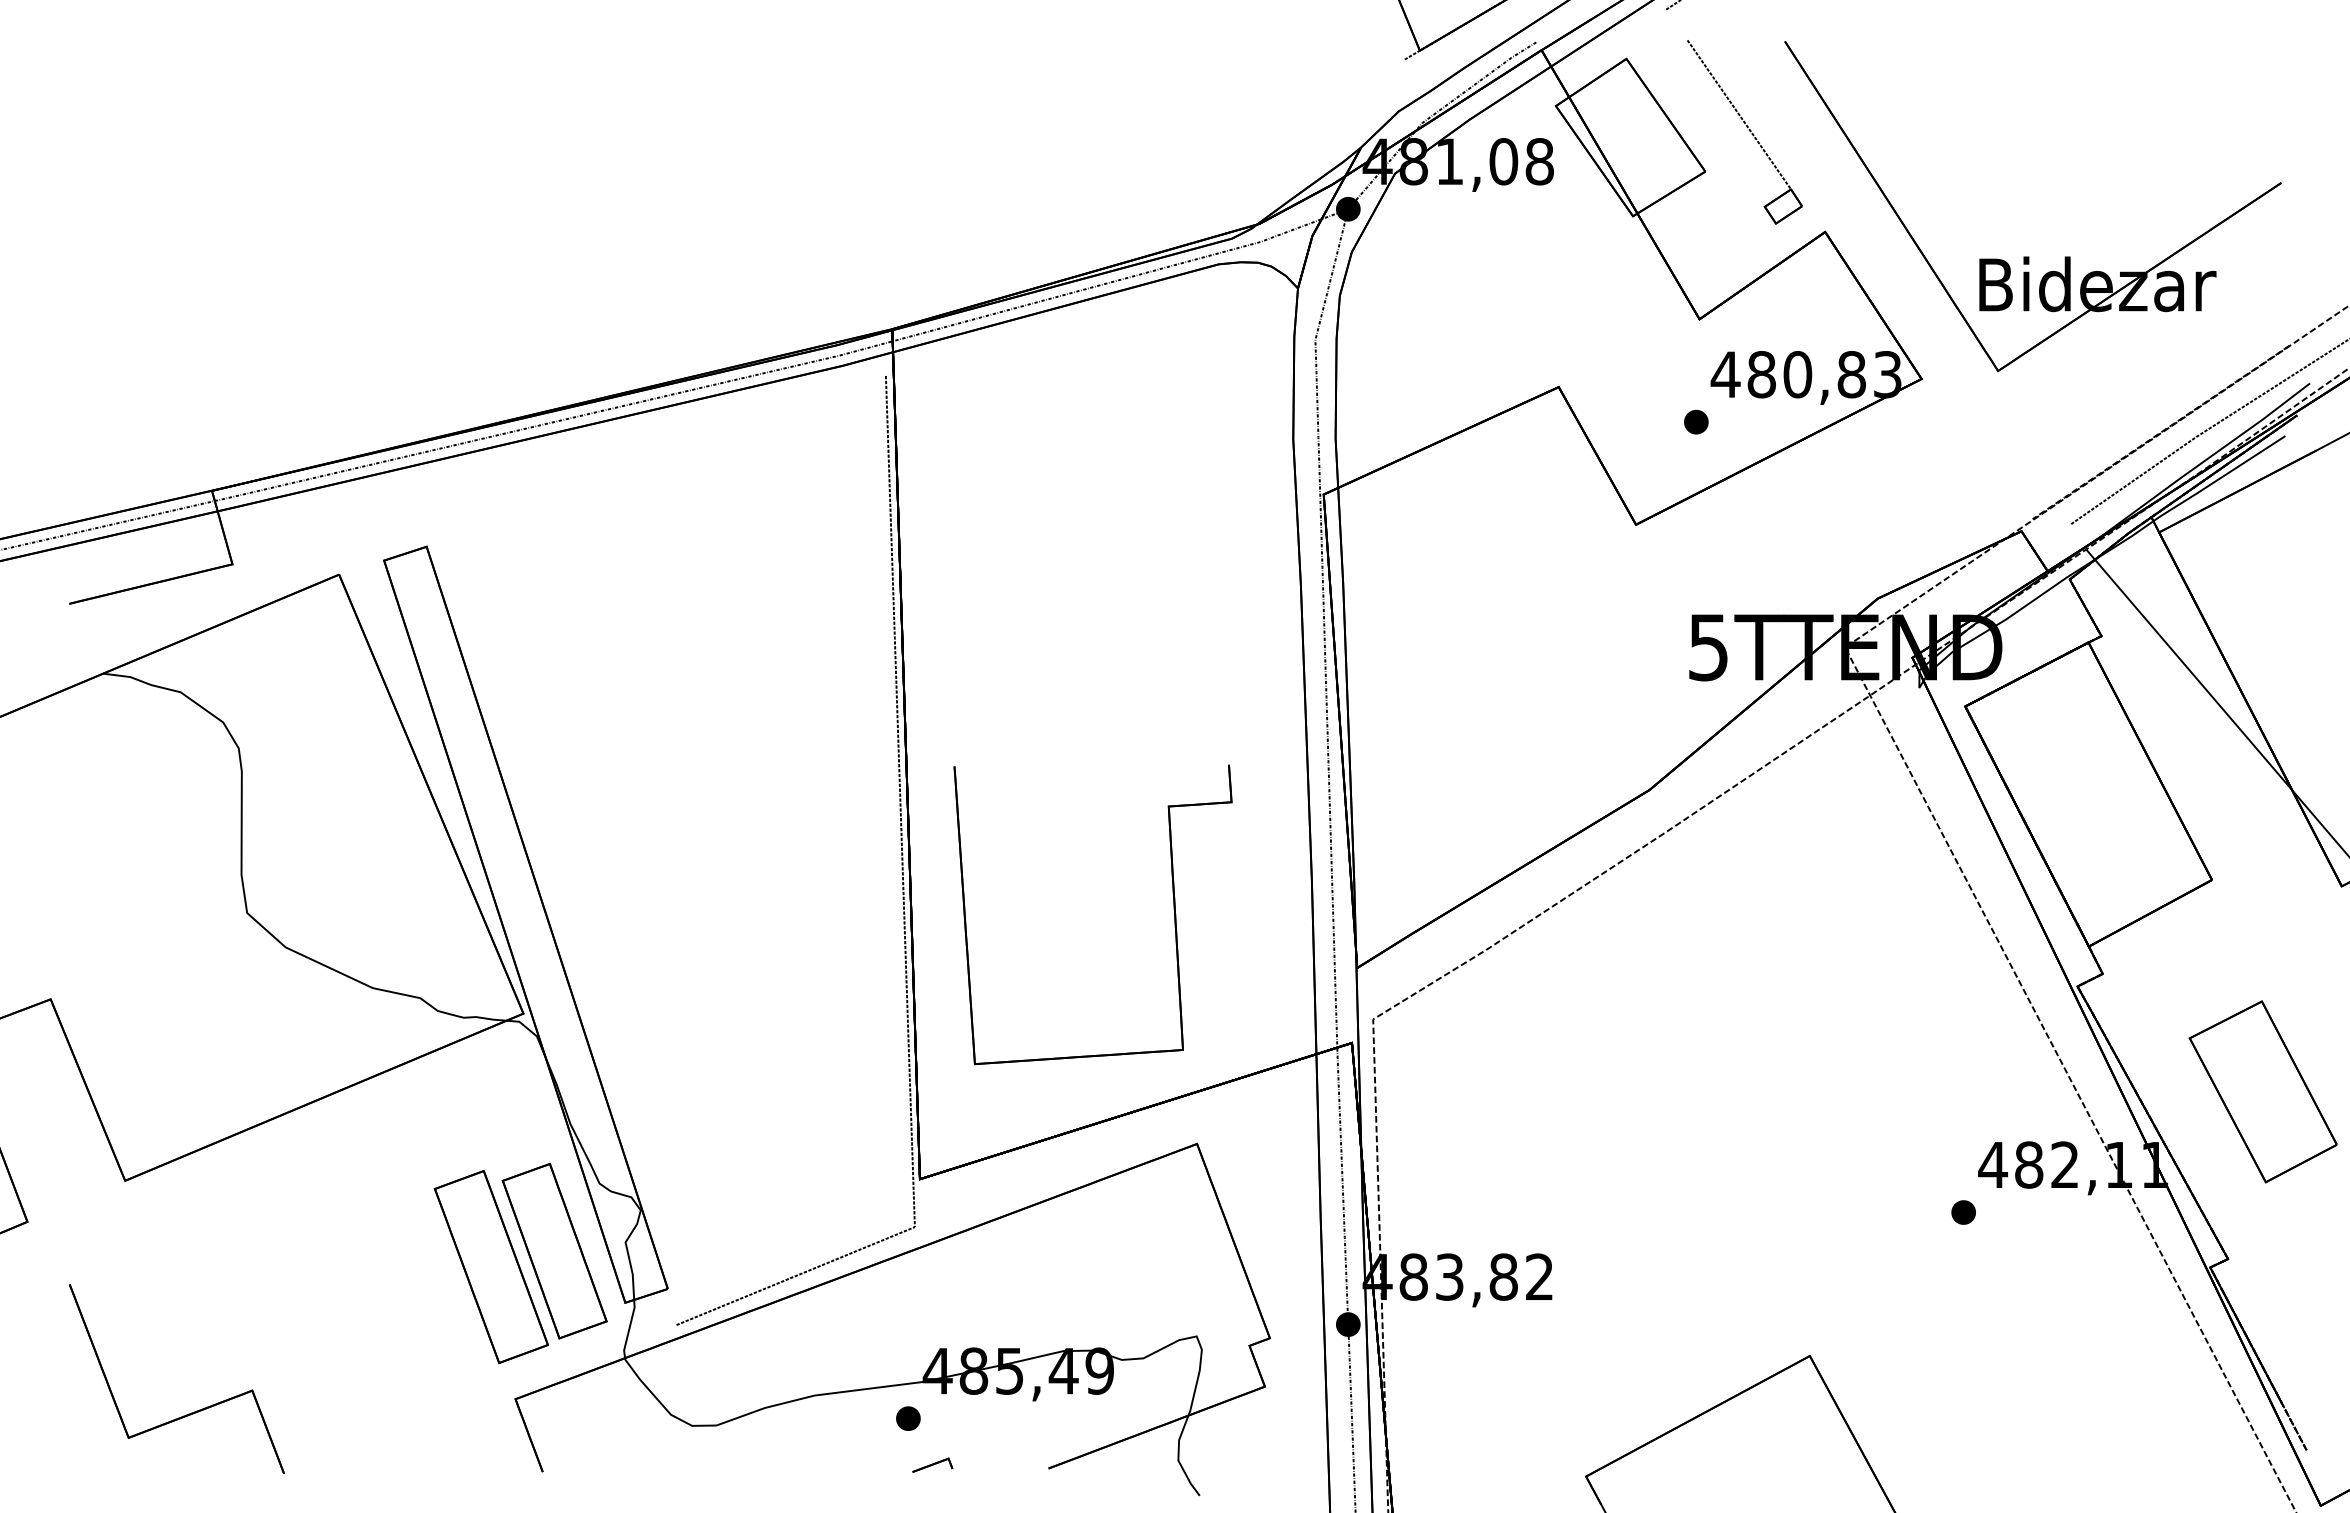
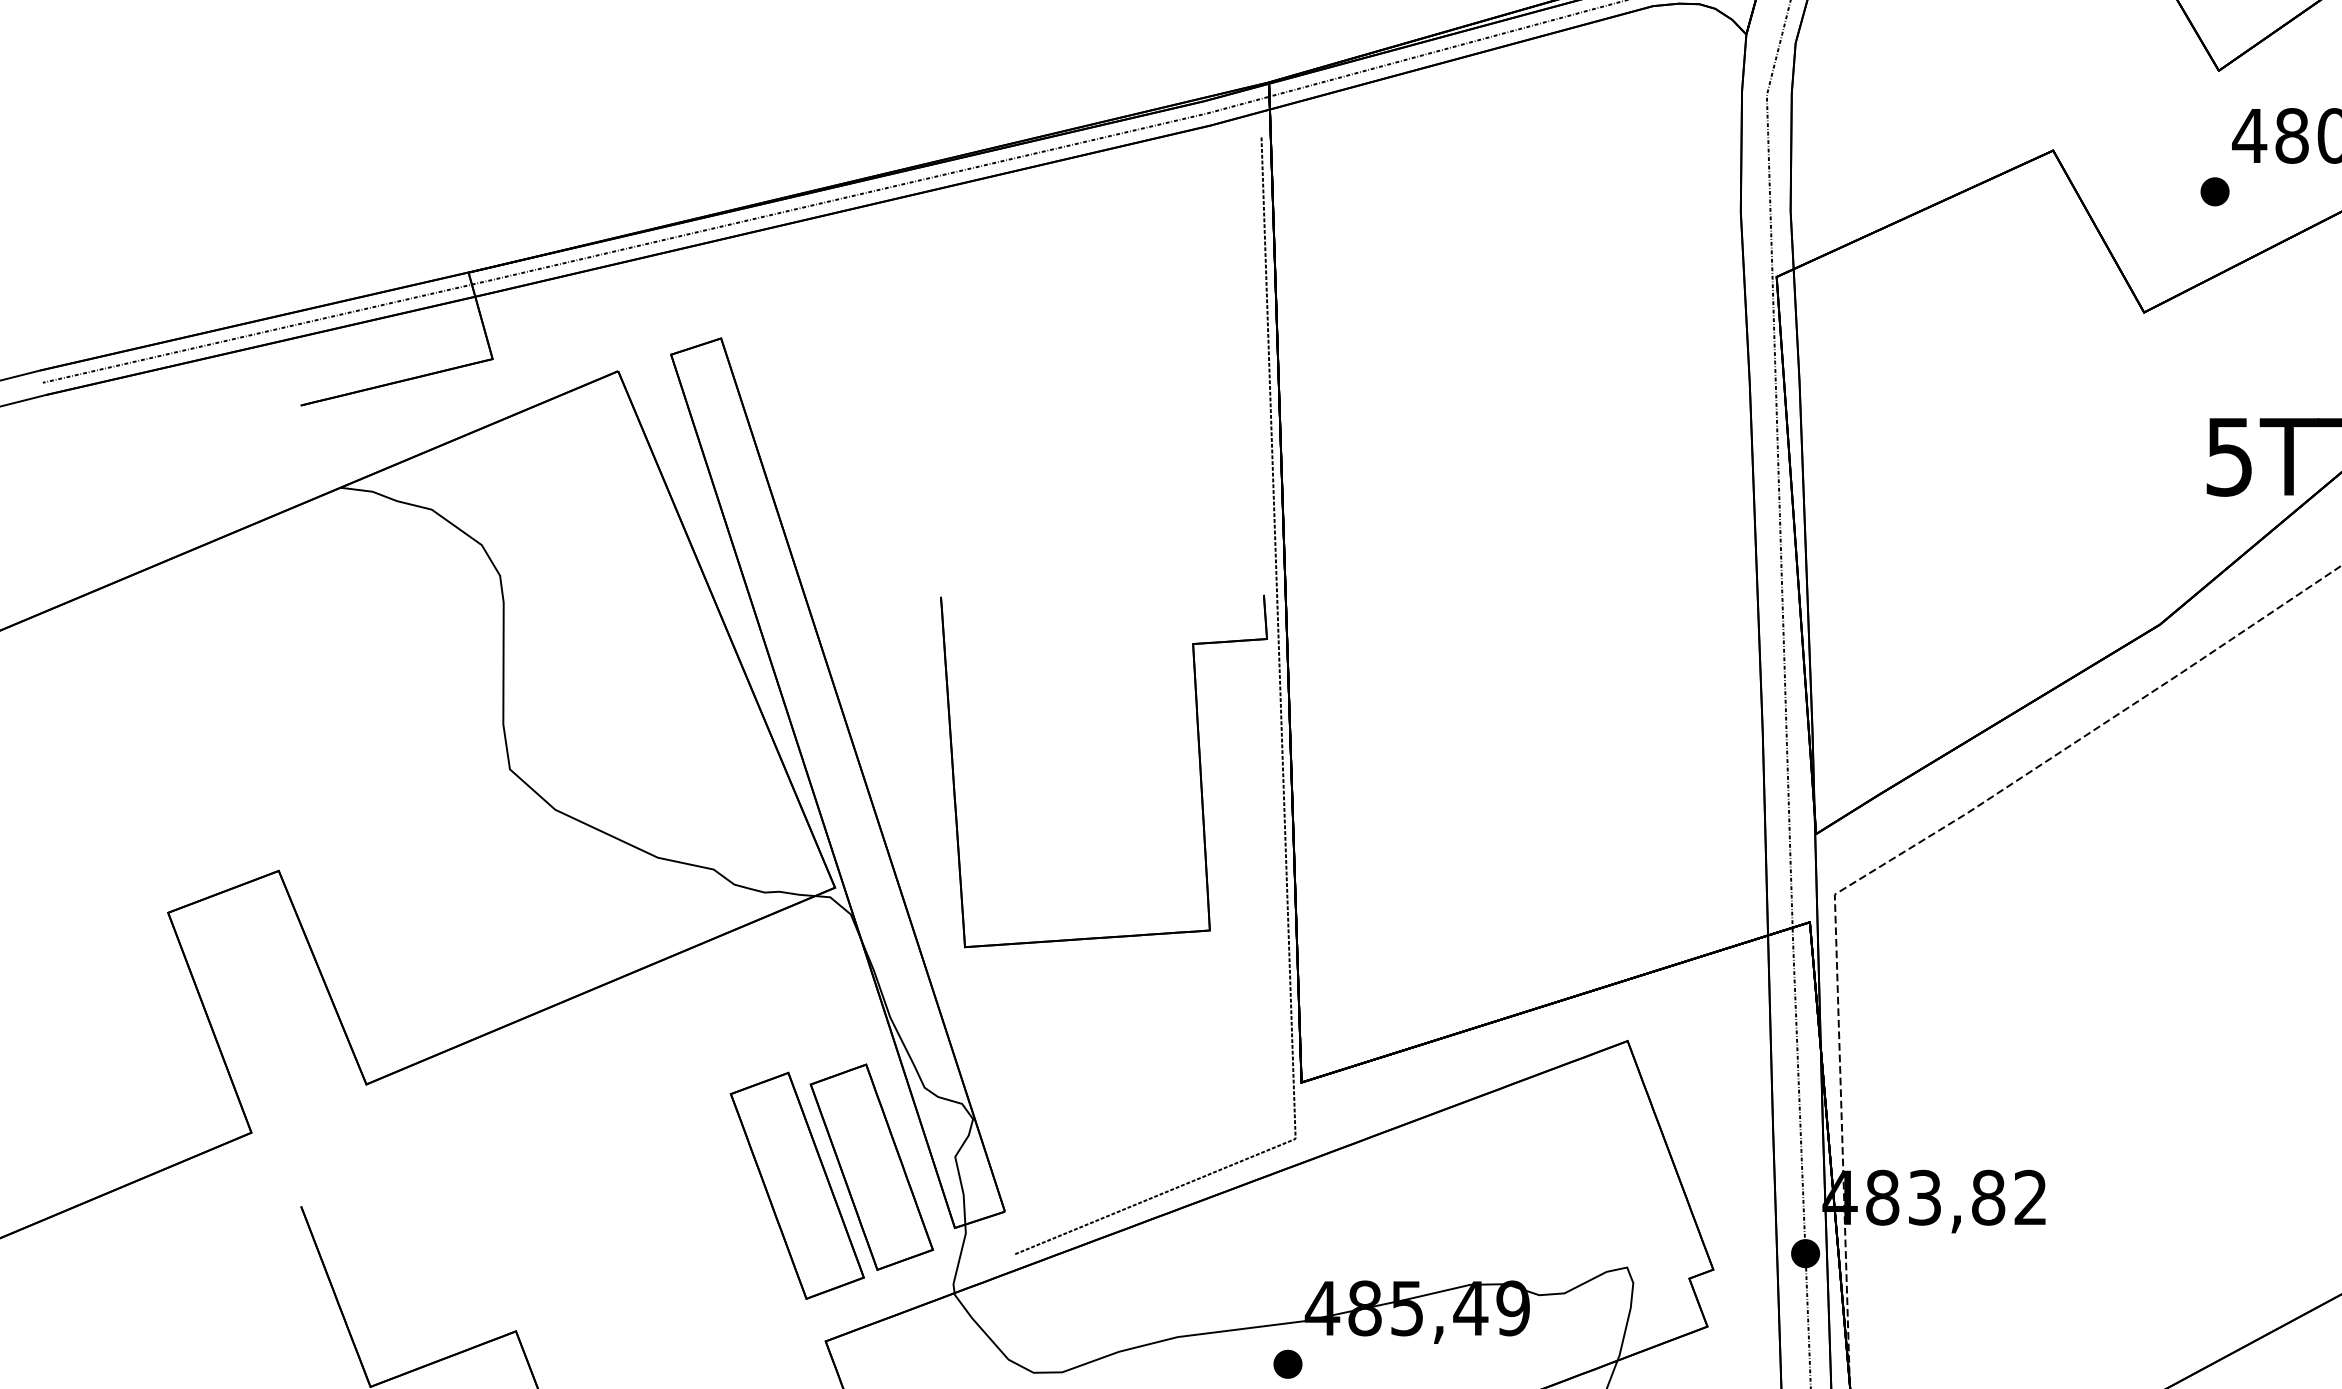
part: (1173, 909) -> (1198, 765), moved

